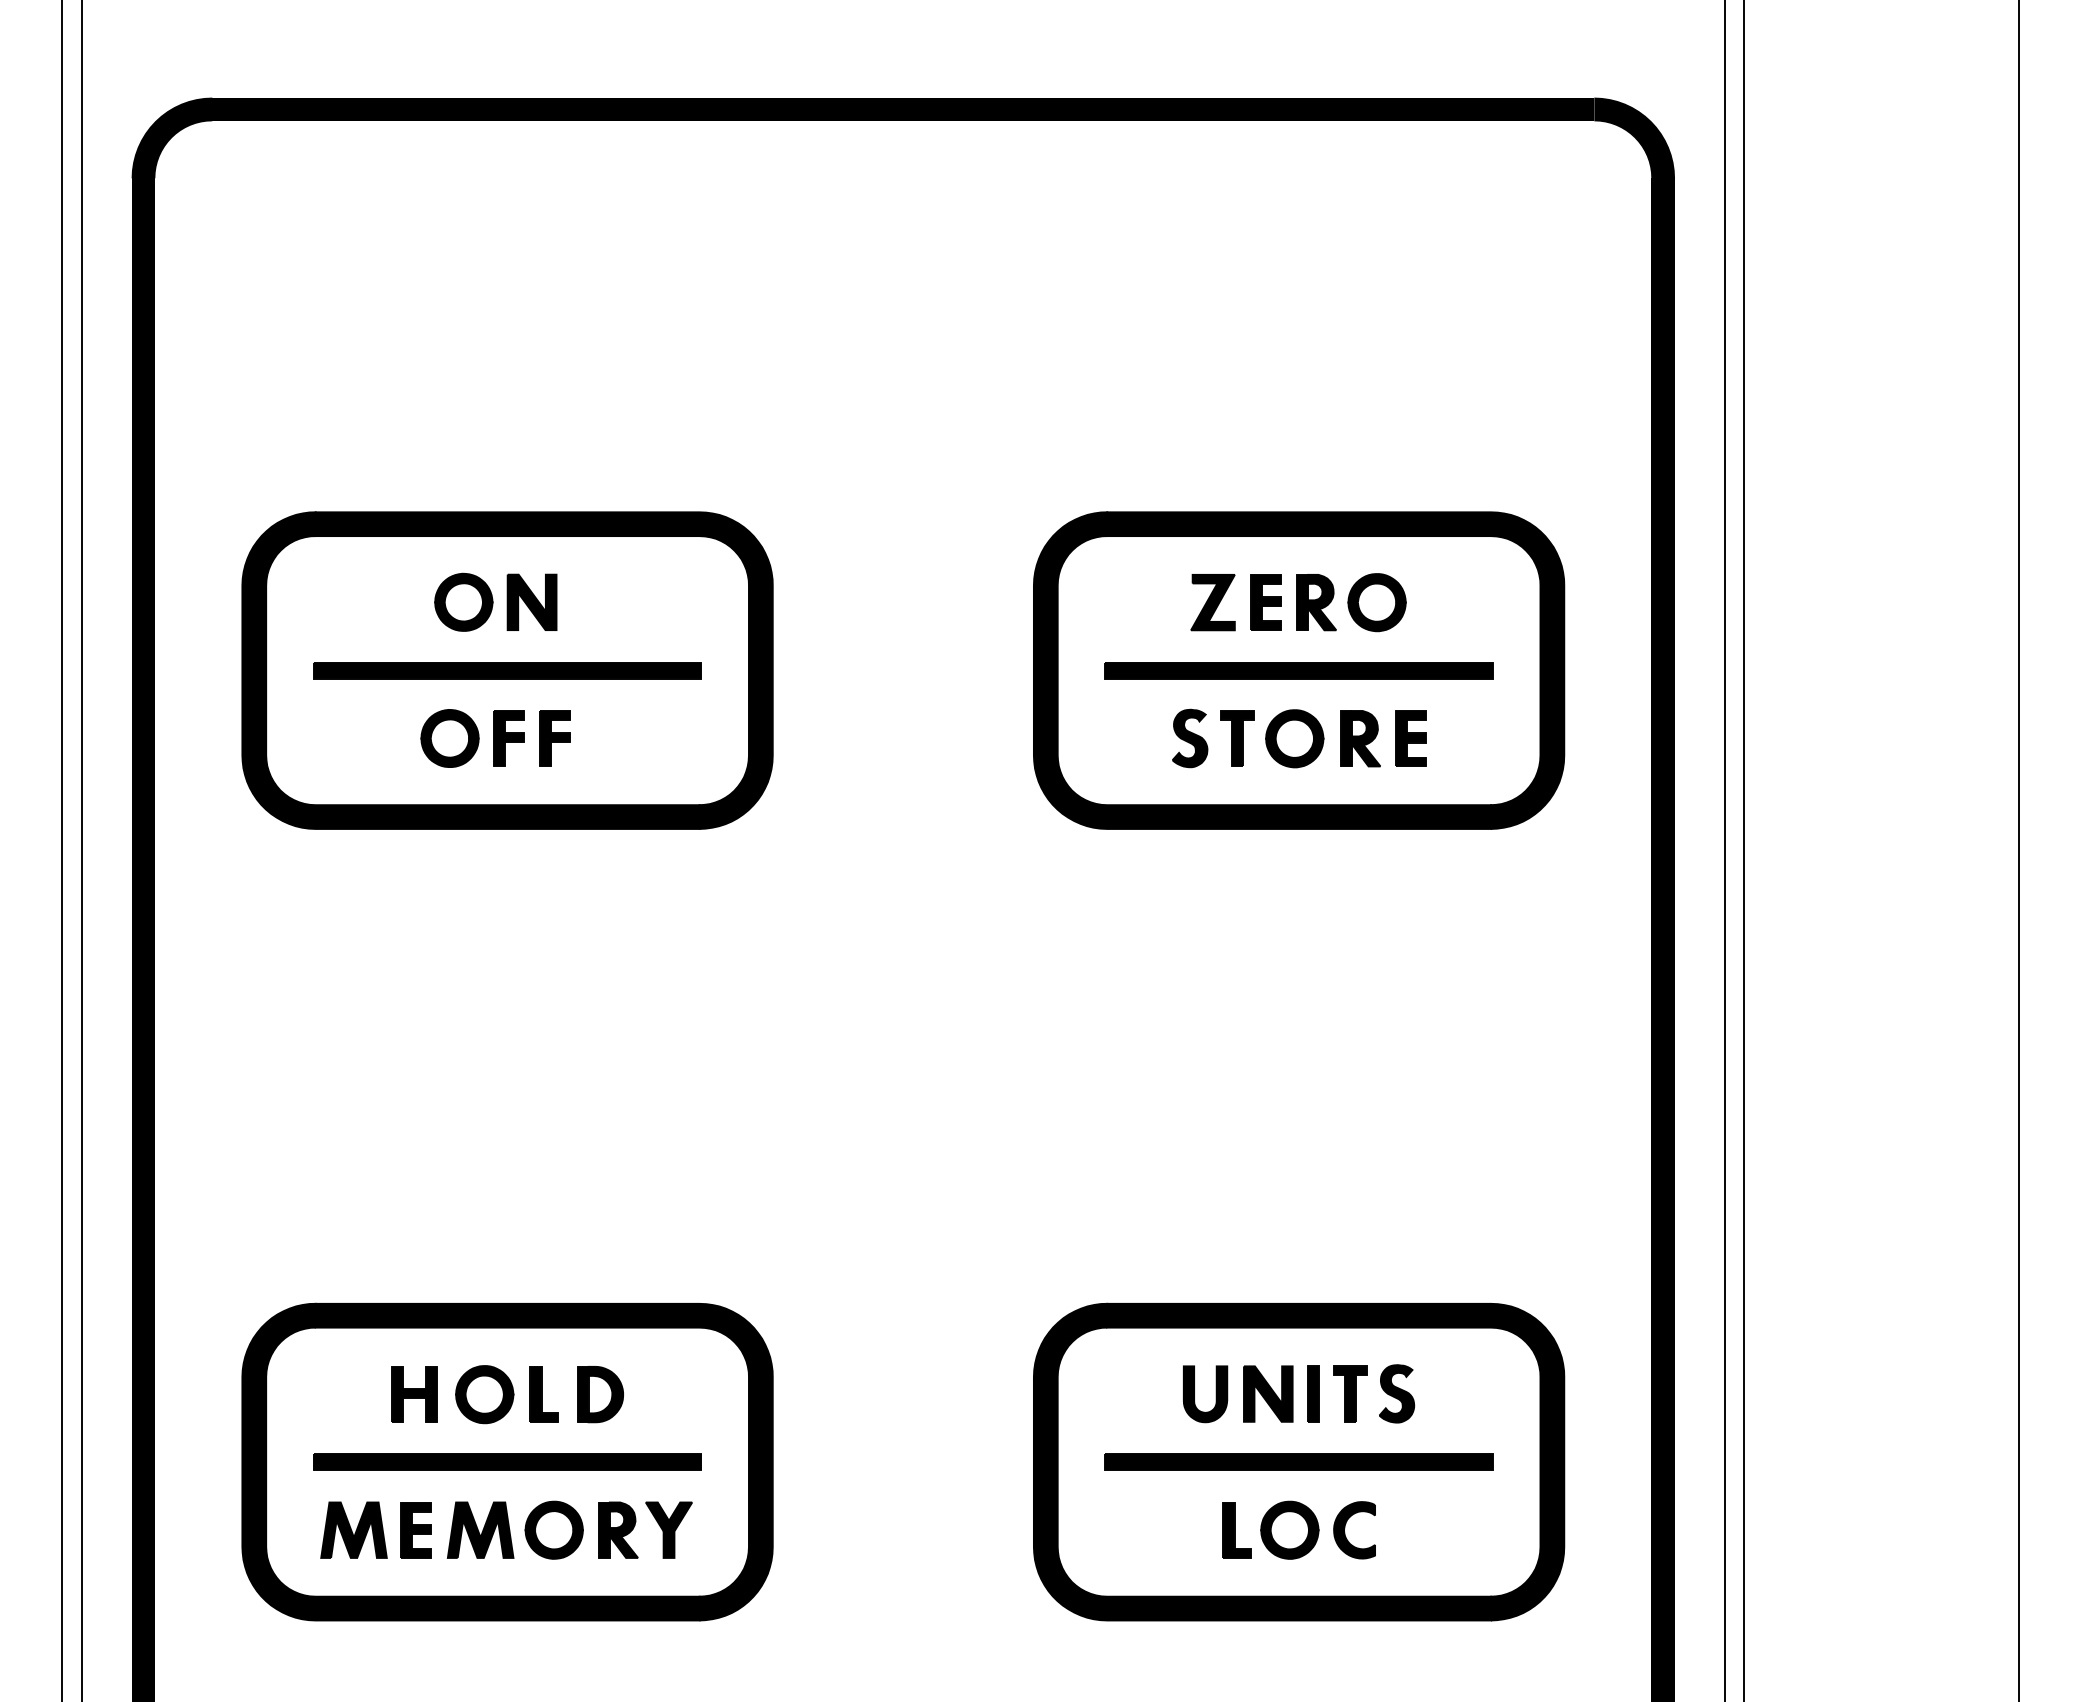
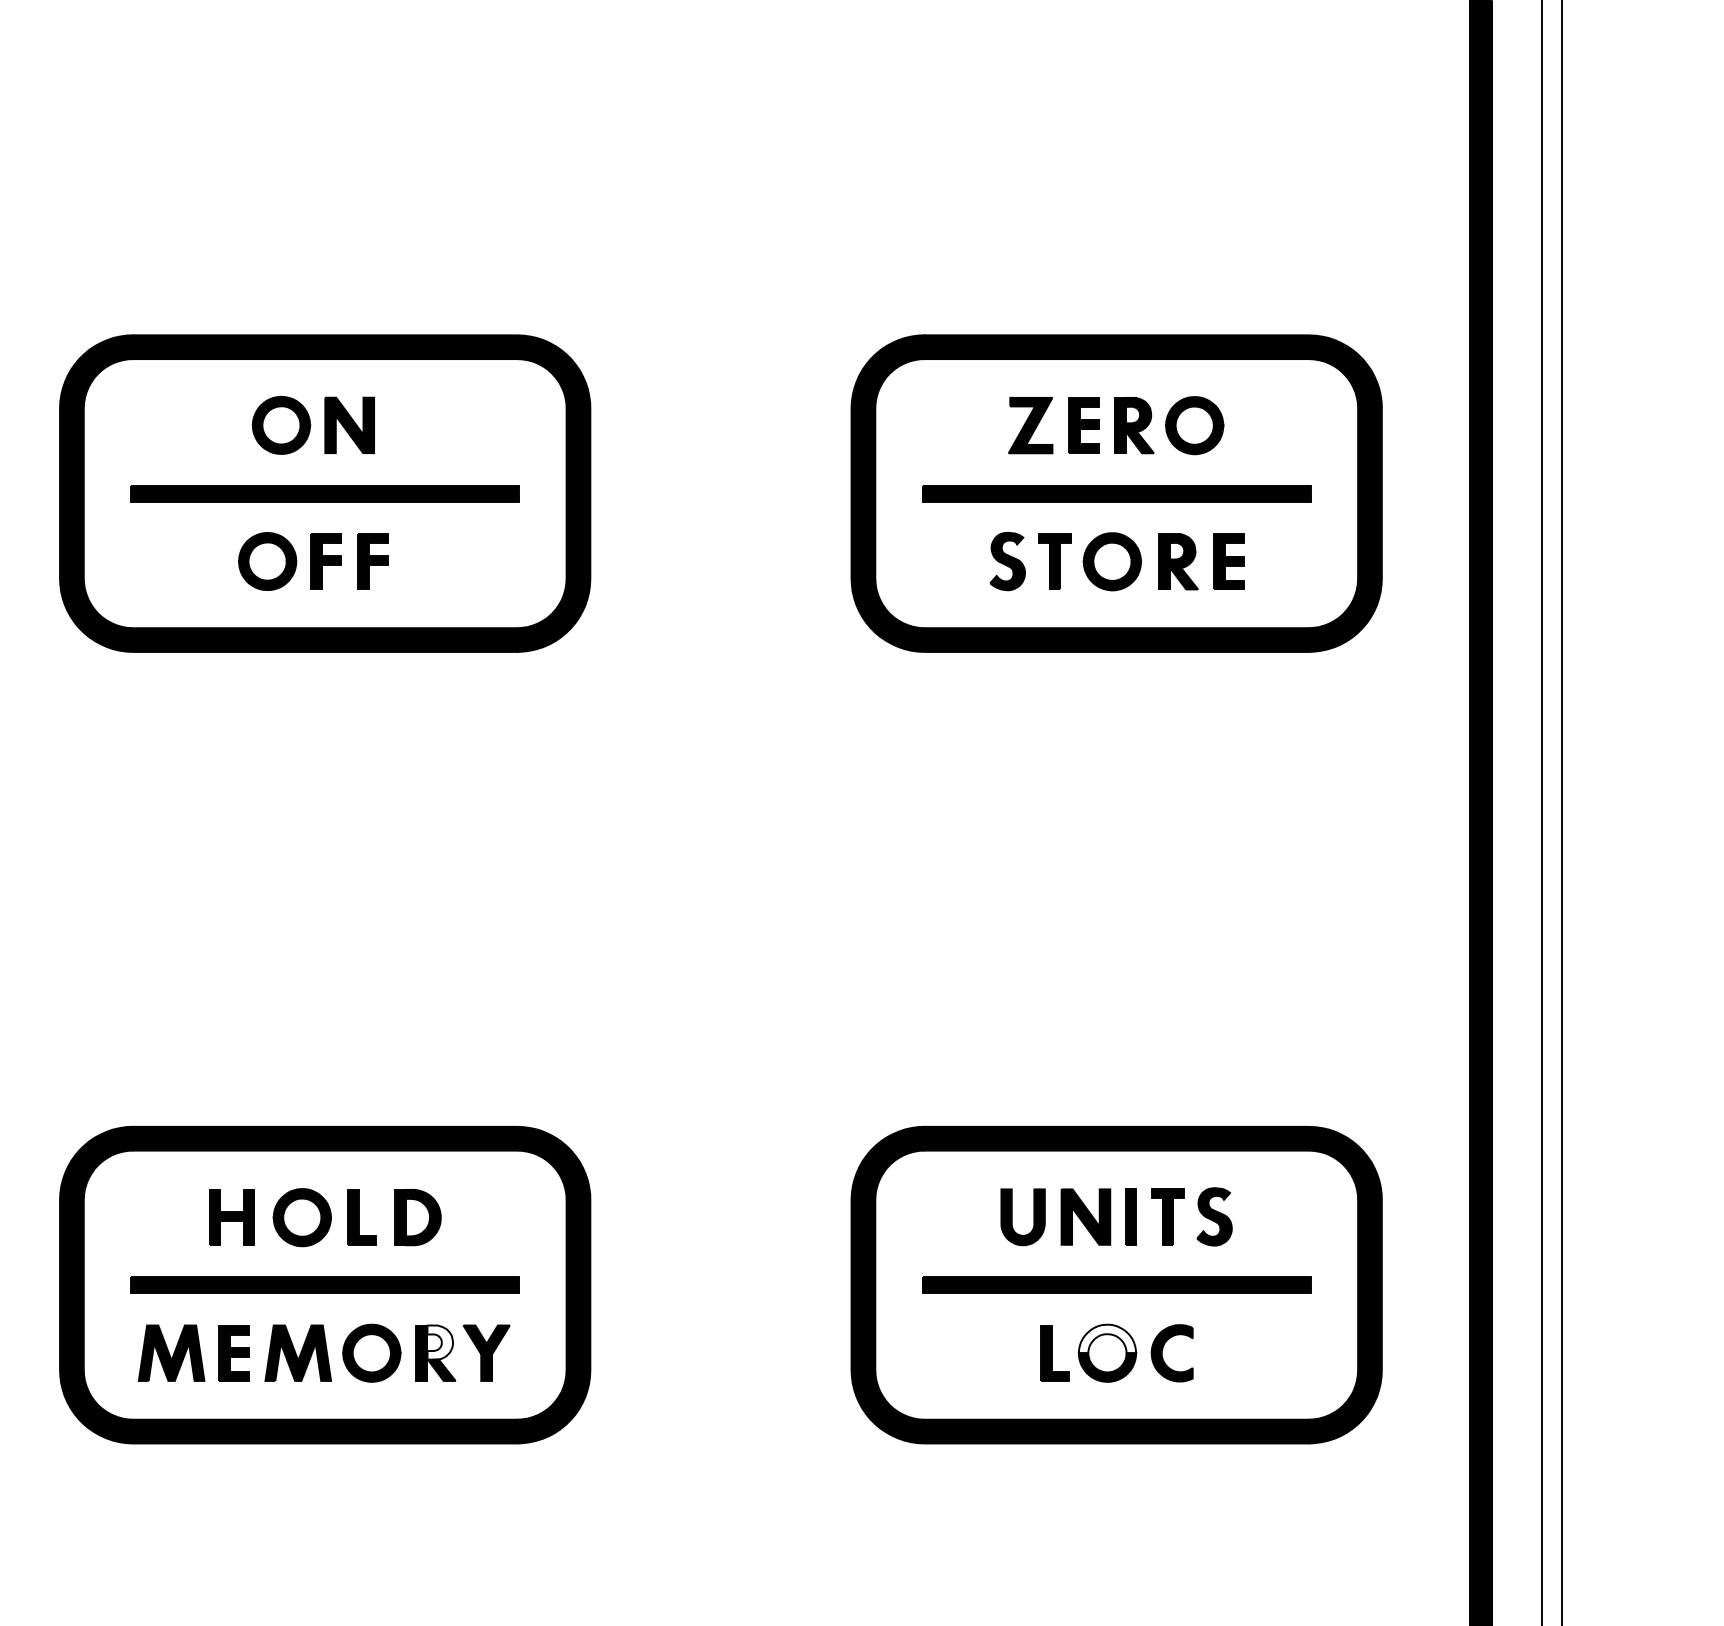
fill: (1289, 1515) -> (1107, 1338), removed
fill: (622, 1519) -> (440, 1342), removed

